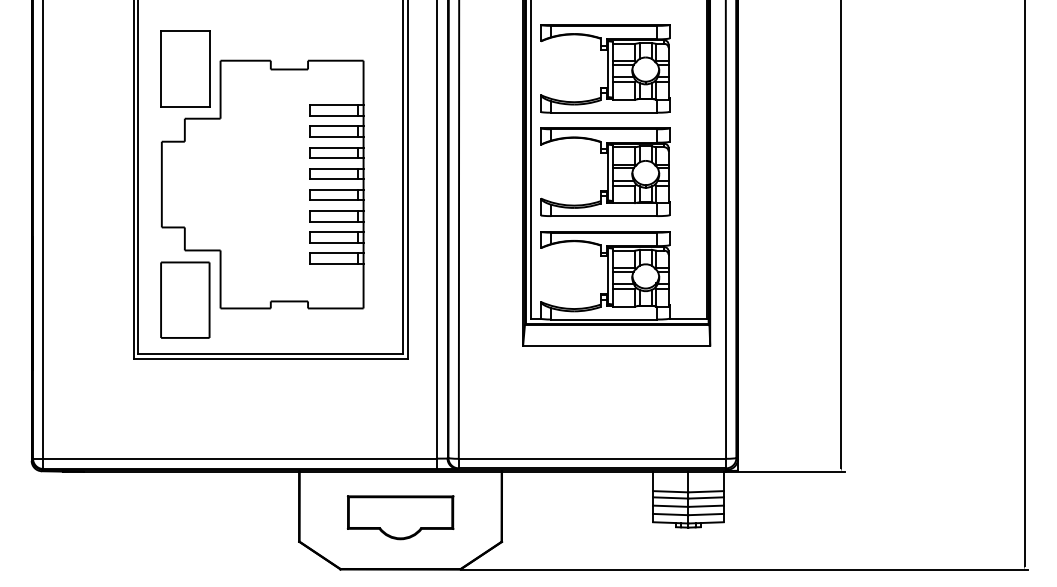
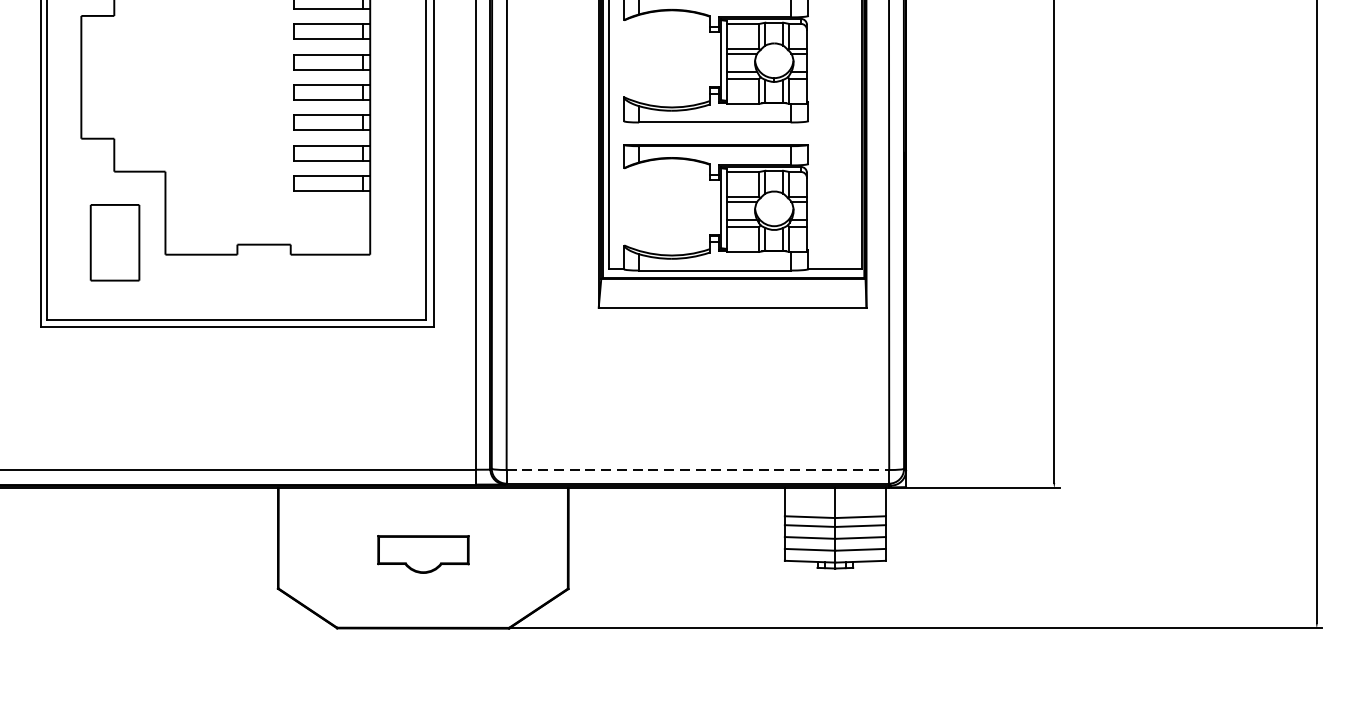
part: (185, 299) -> (115, 241), size x0.7
line: (592, 458) -> (698, 469), solid -> dashed
part: (400, 517) -> (423, 554), size x0.6

